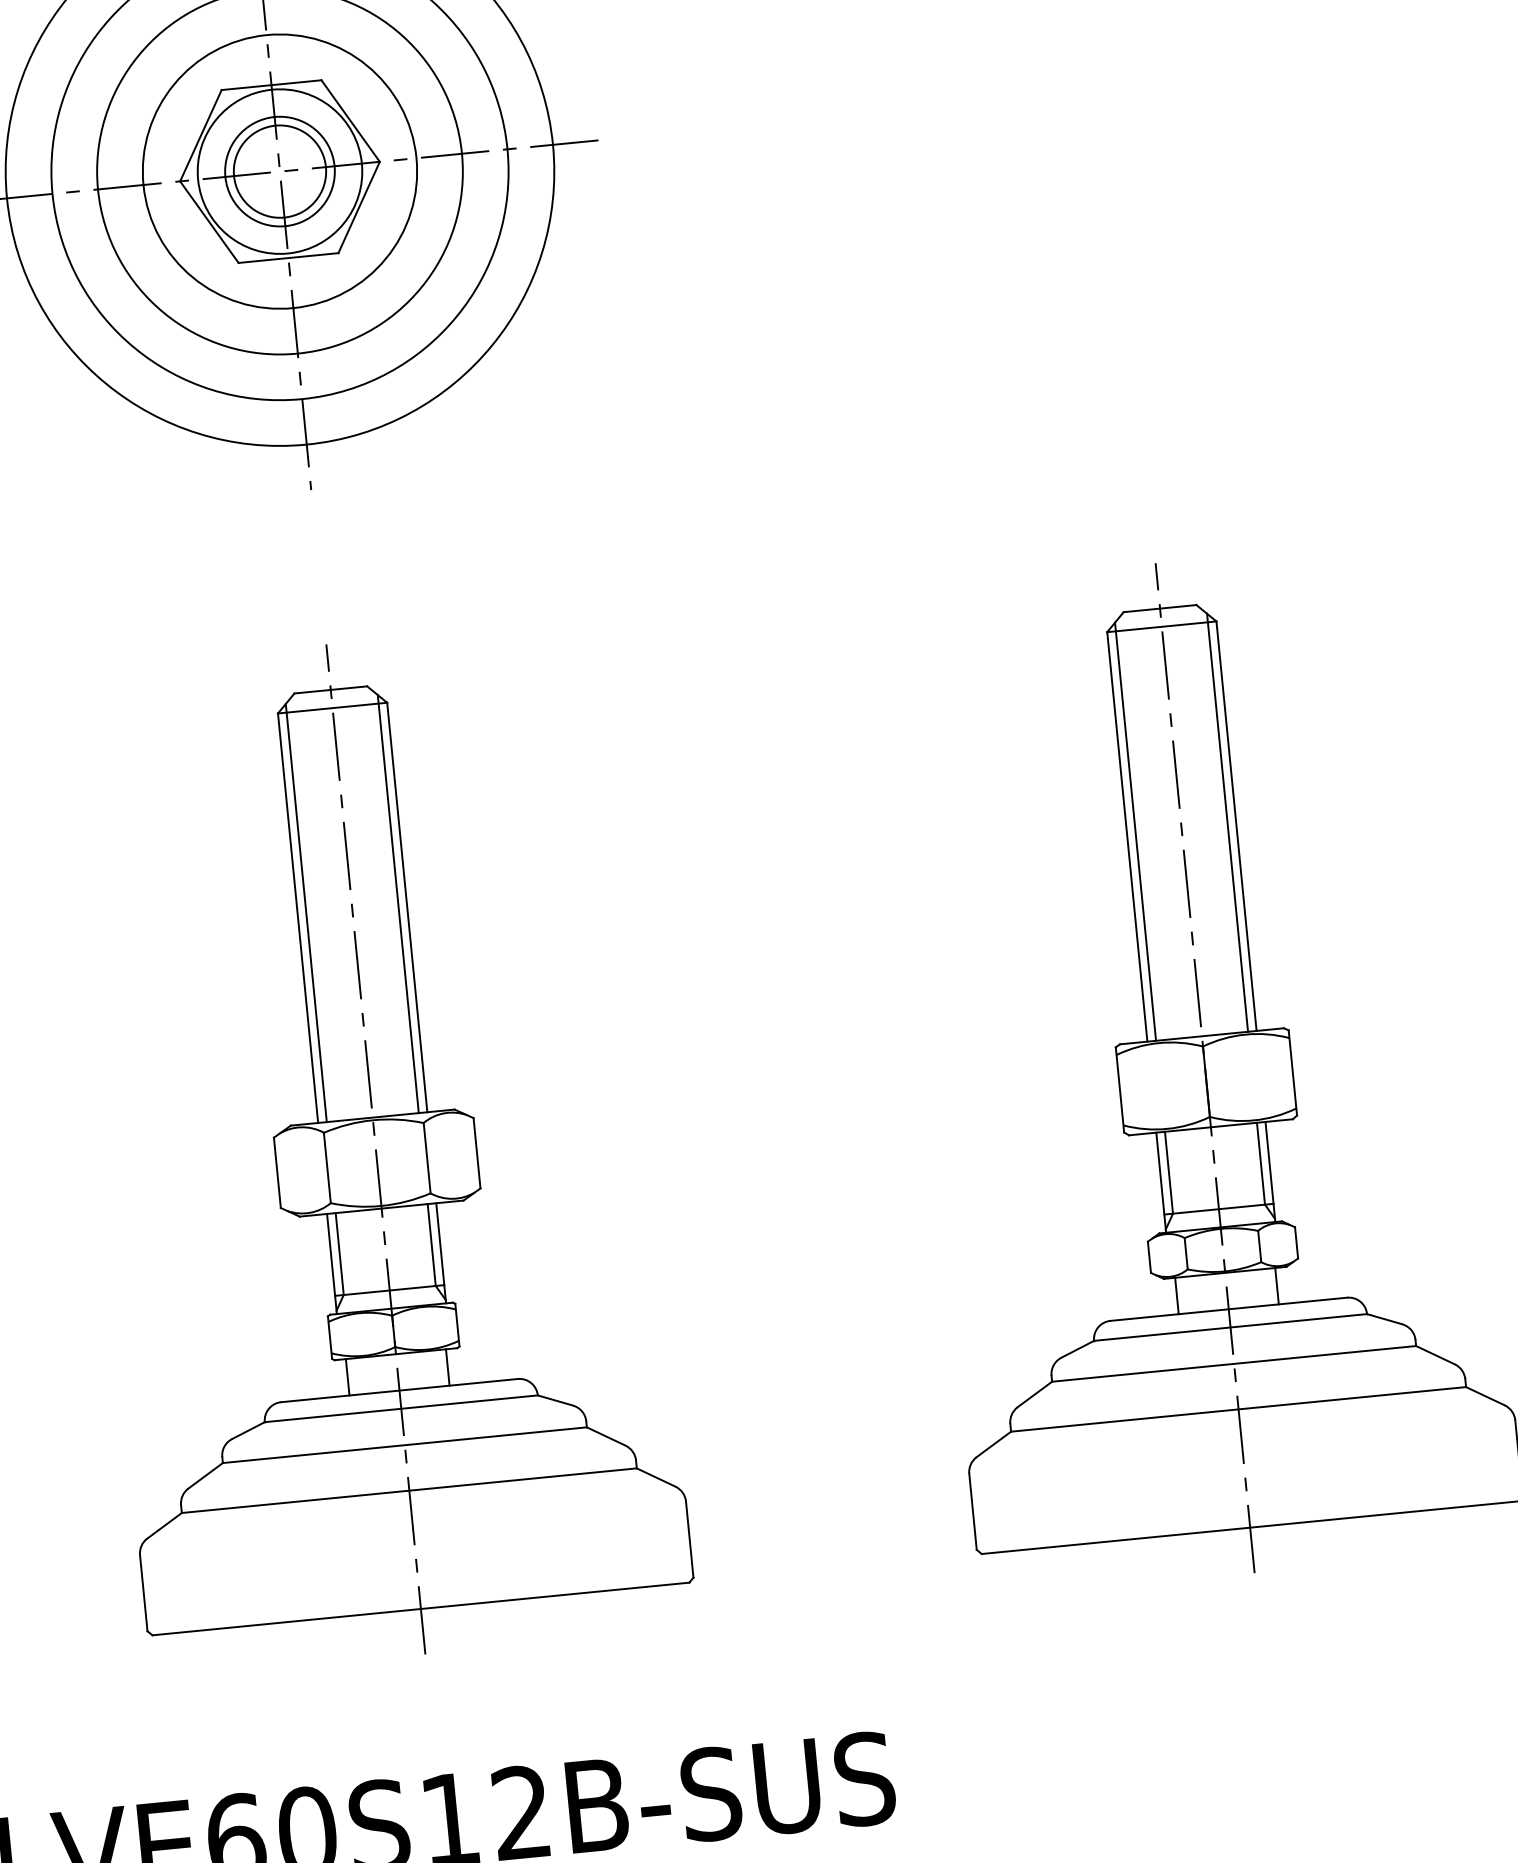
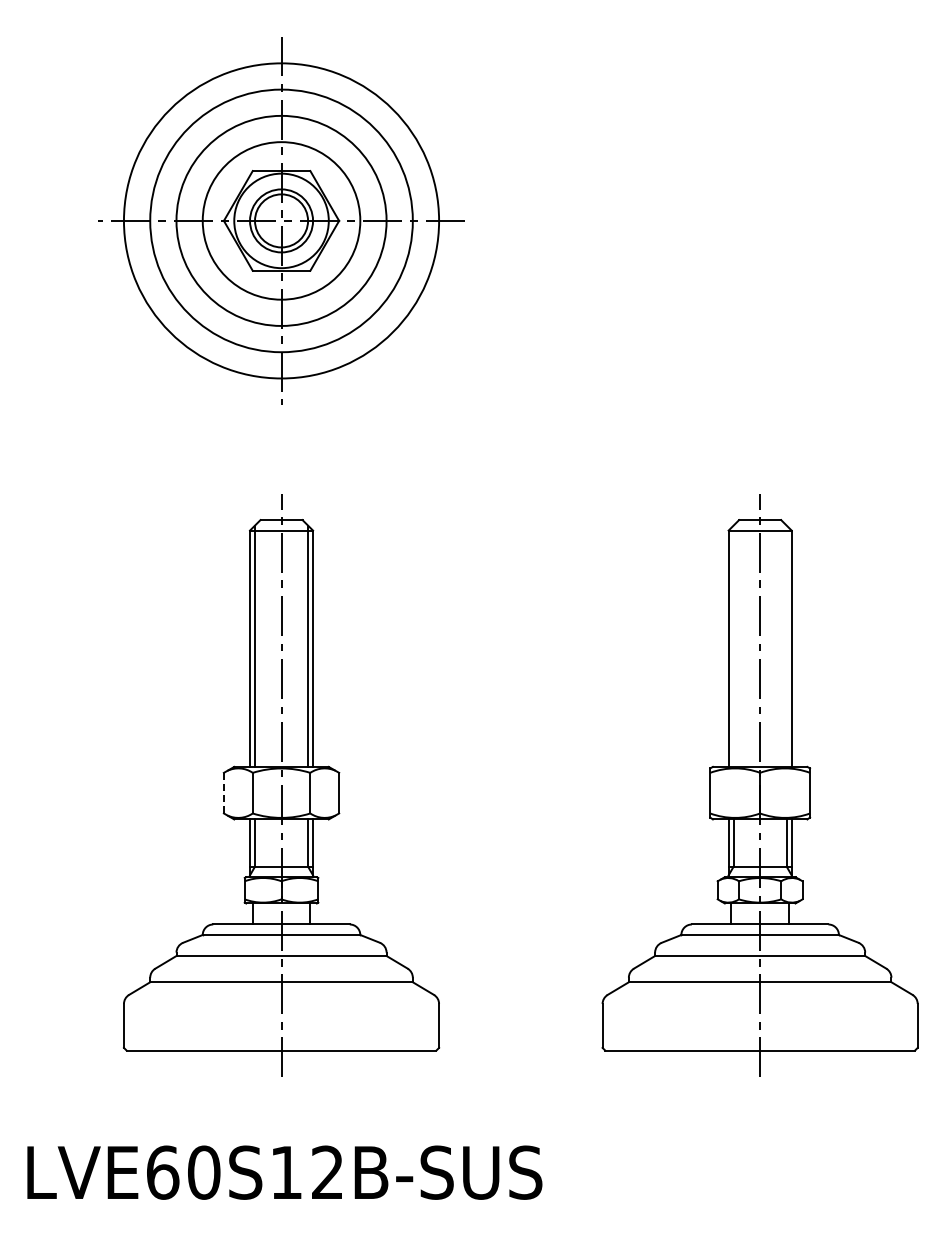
line: (1227, 821) -> (786, 645), removed
line: (1135, 830) -> (733, 645), removed
line: (276, 1173) -> (223, 793), solid -> dashed

